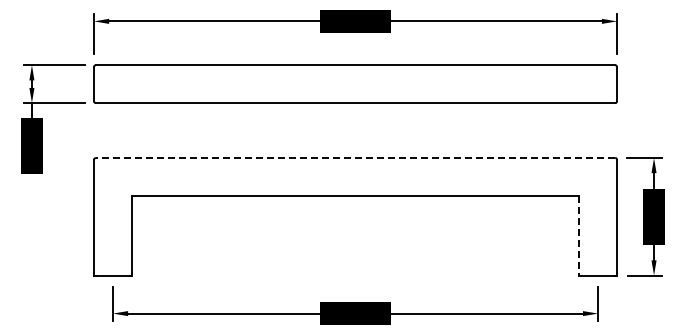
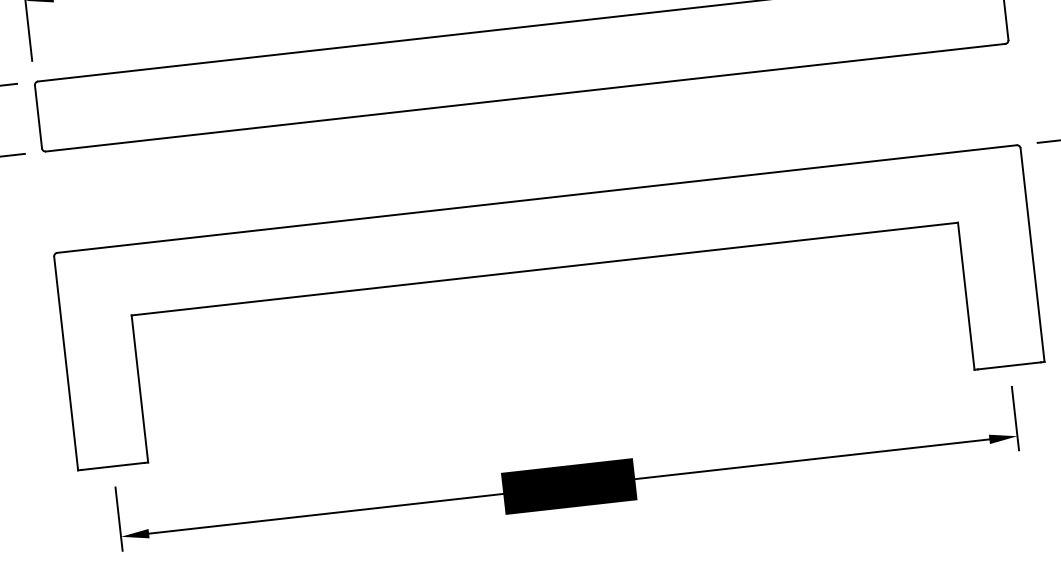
line: (355, 158) -> (537, 199), dashed -> solid
line: (579, 235) -> (966, 295), dashed -> solid

